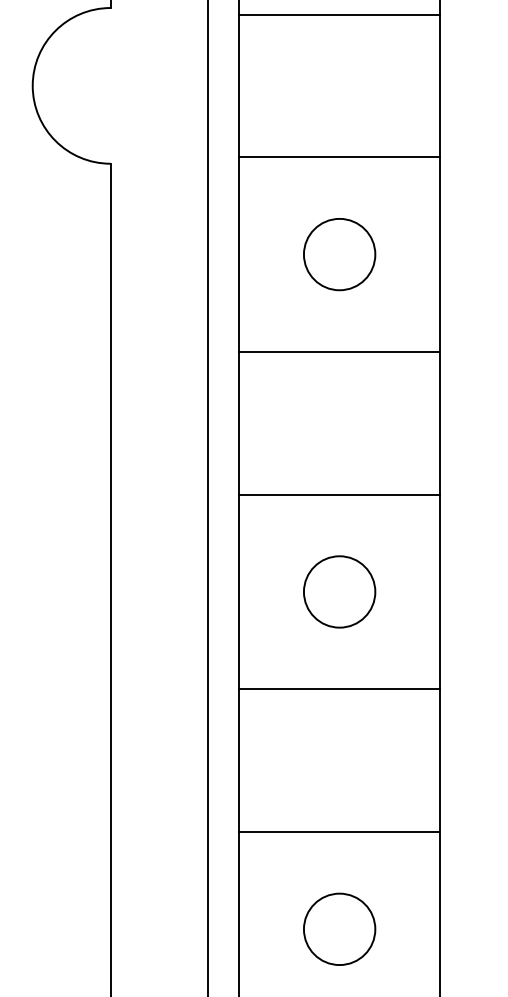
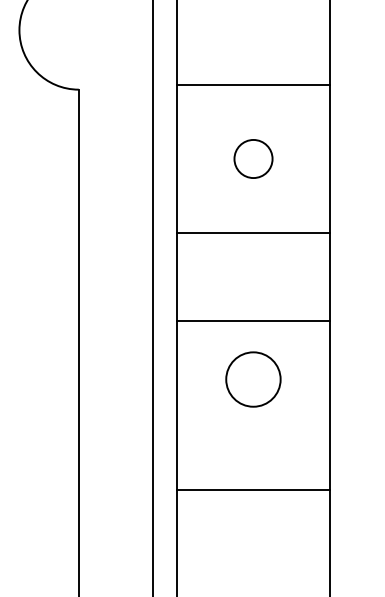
circle: (339, 254) -> (253, 158), size x0.7
line: (339, 494) -> (253, 321), moved
circle: (339, 591) -> (253, 379), moved

